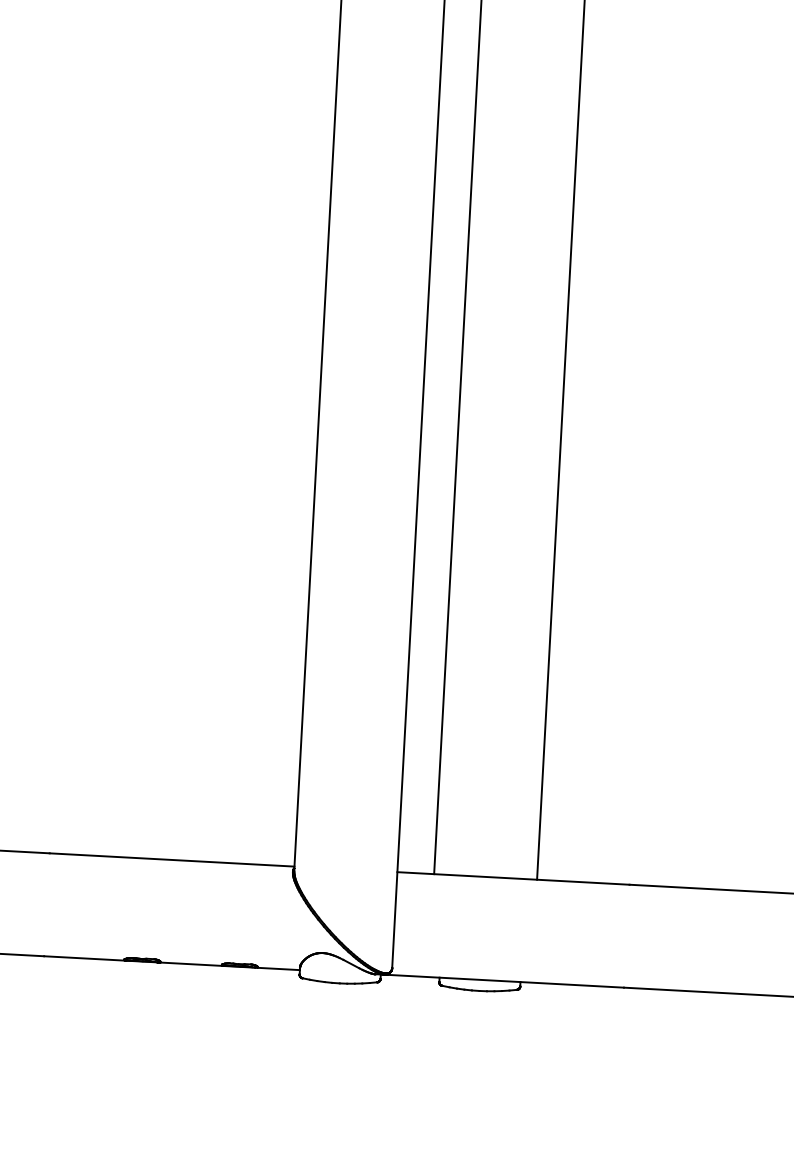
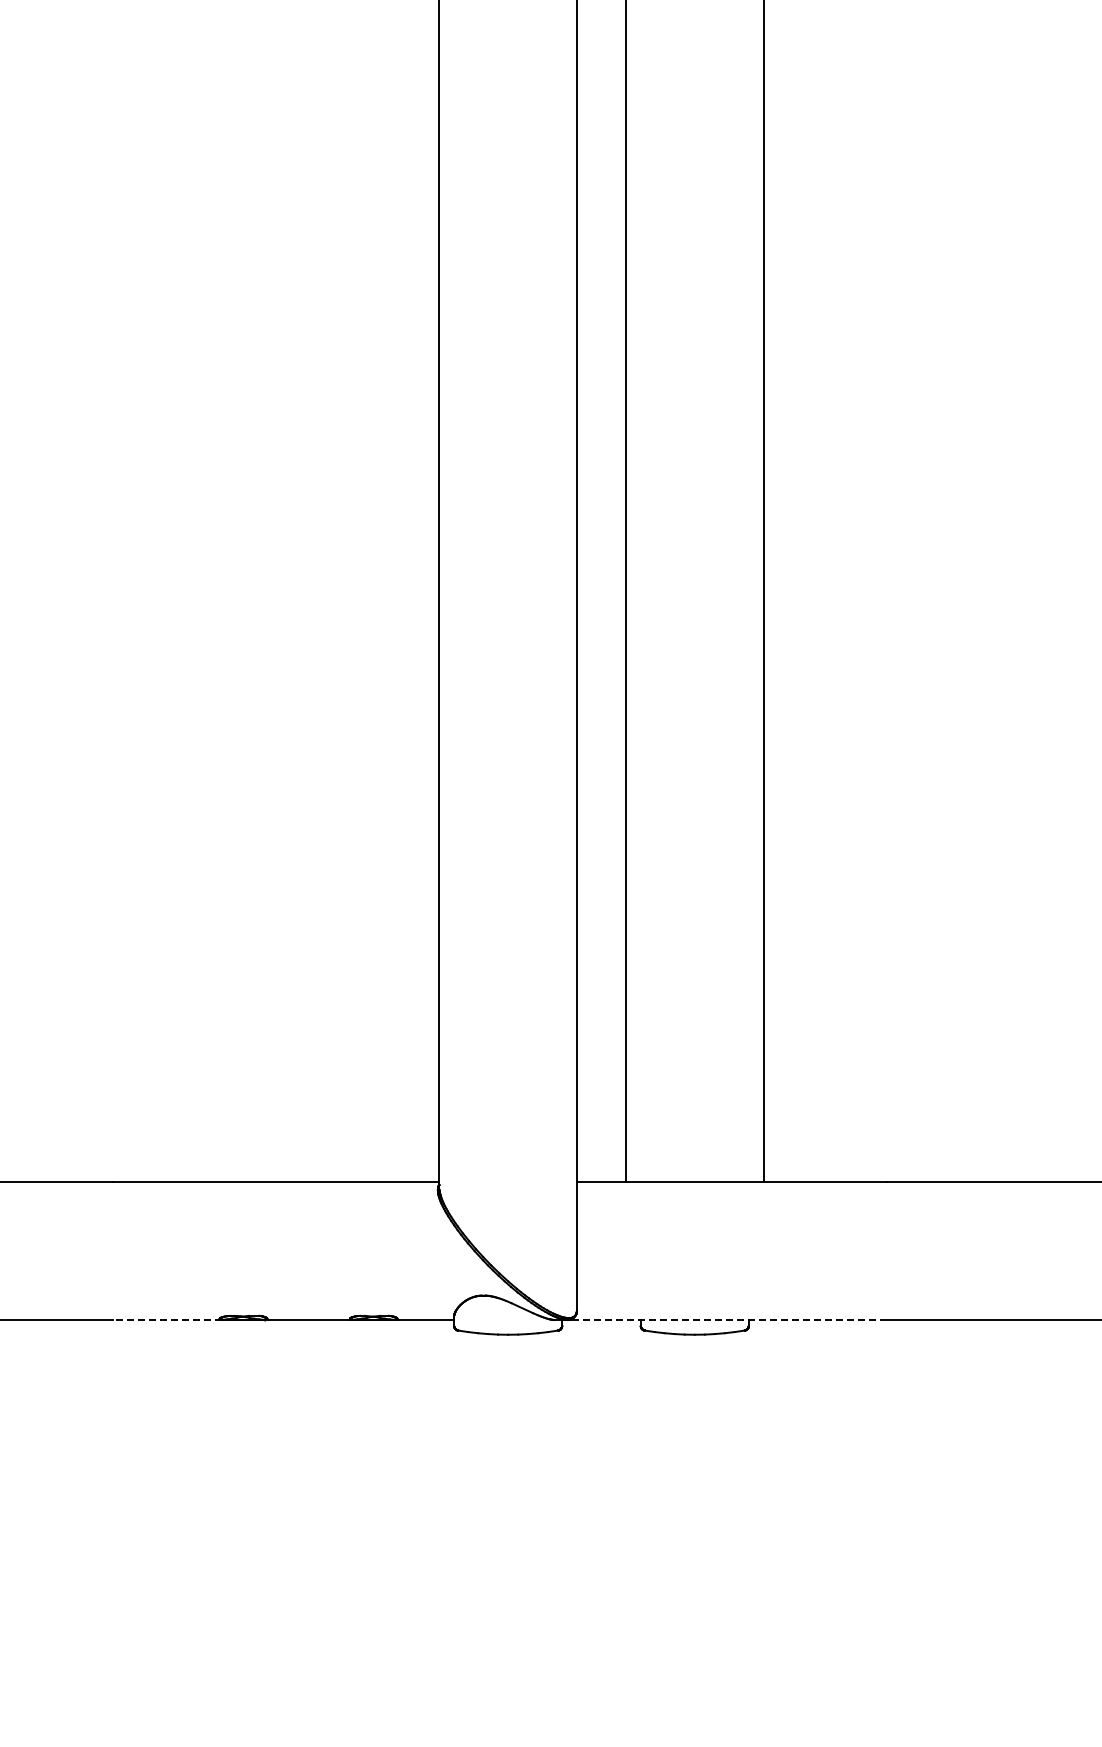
line: (85, 958) -> (167, 1319), solid -> dashed
line: (504, 980) -> (727, 1319), solid -> dashed

